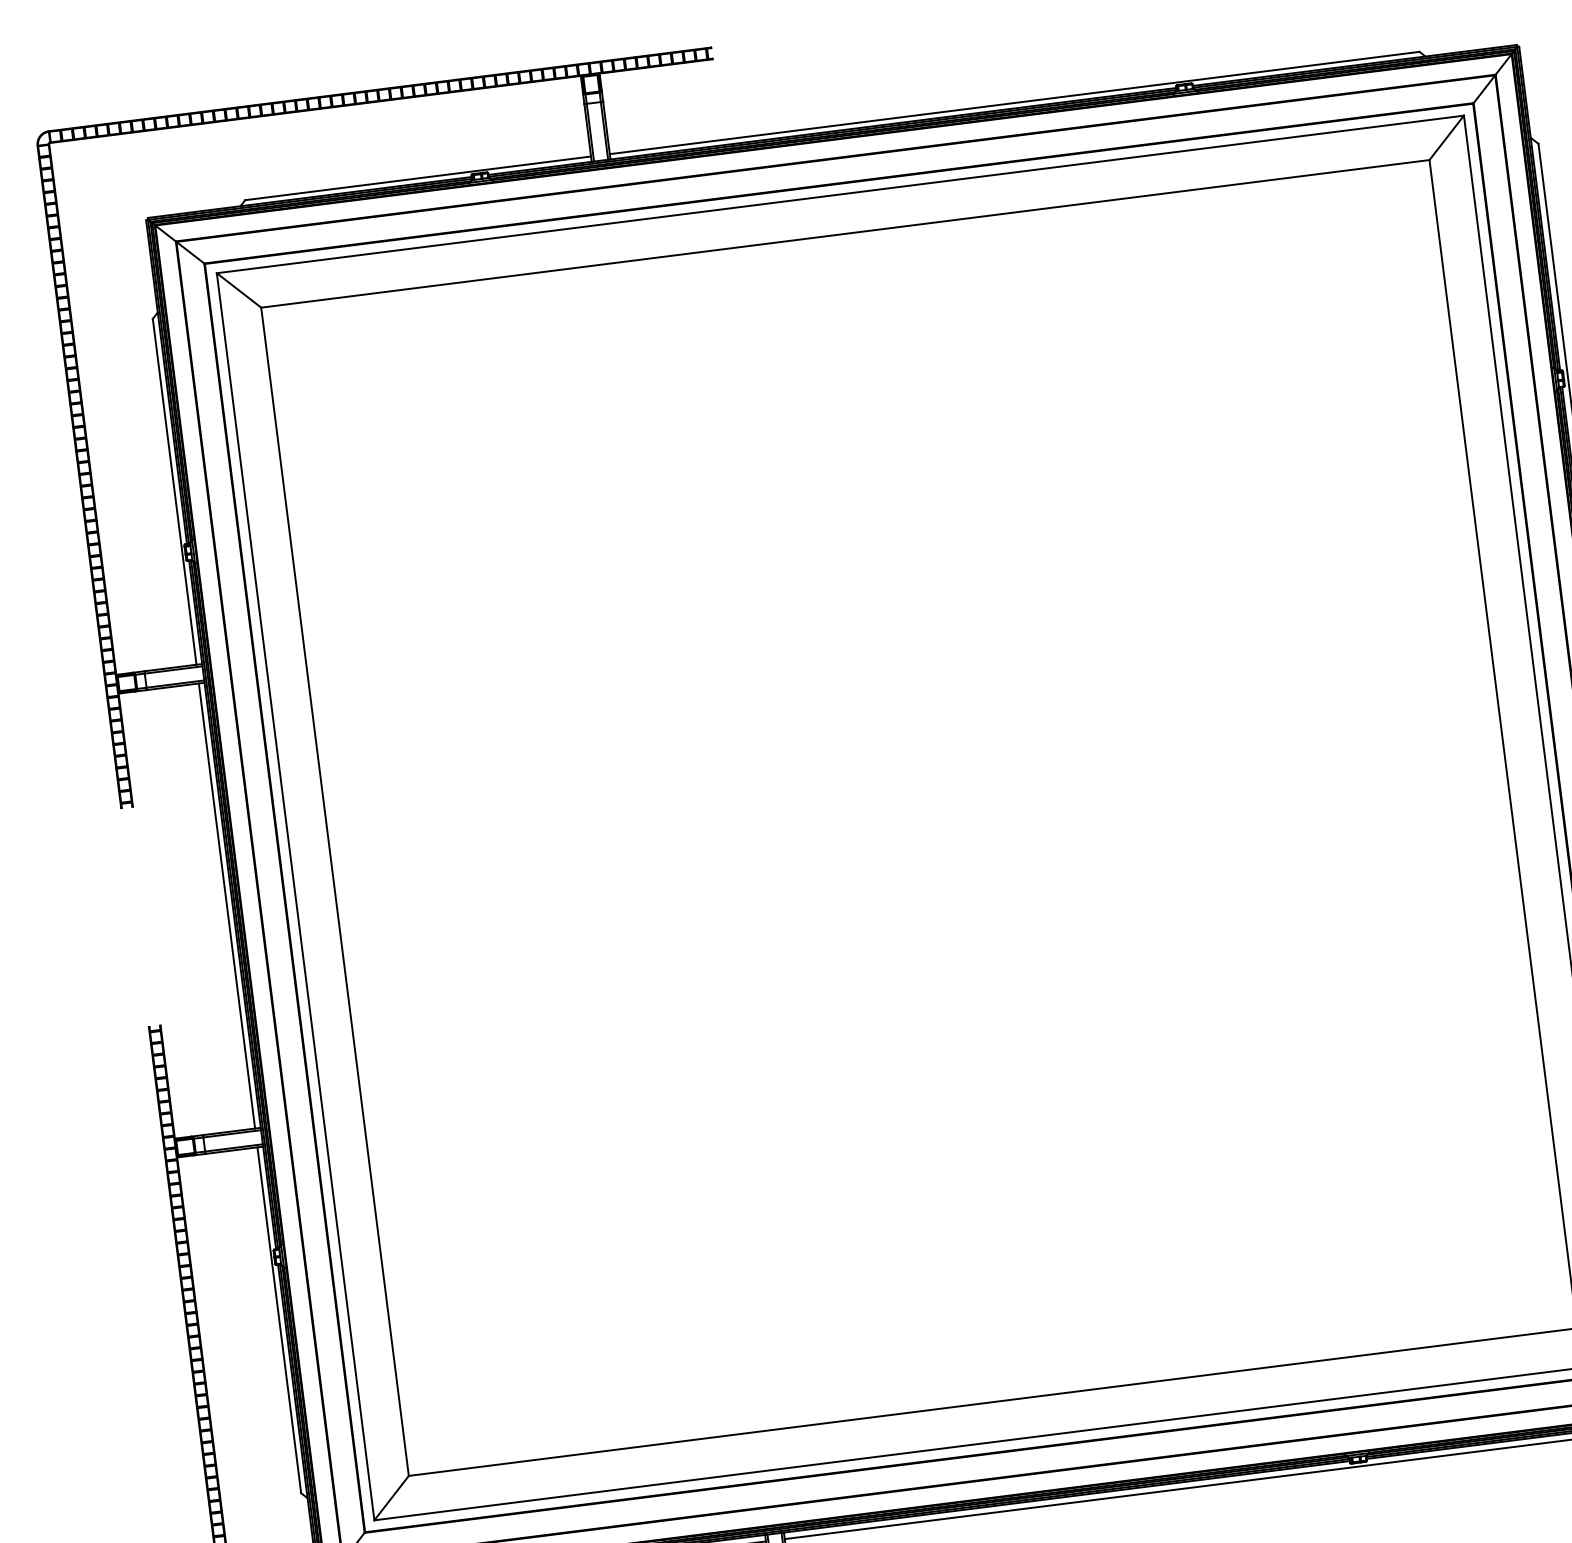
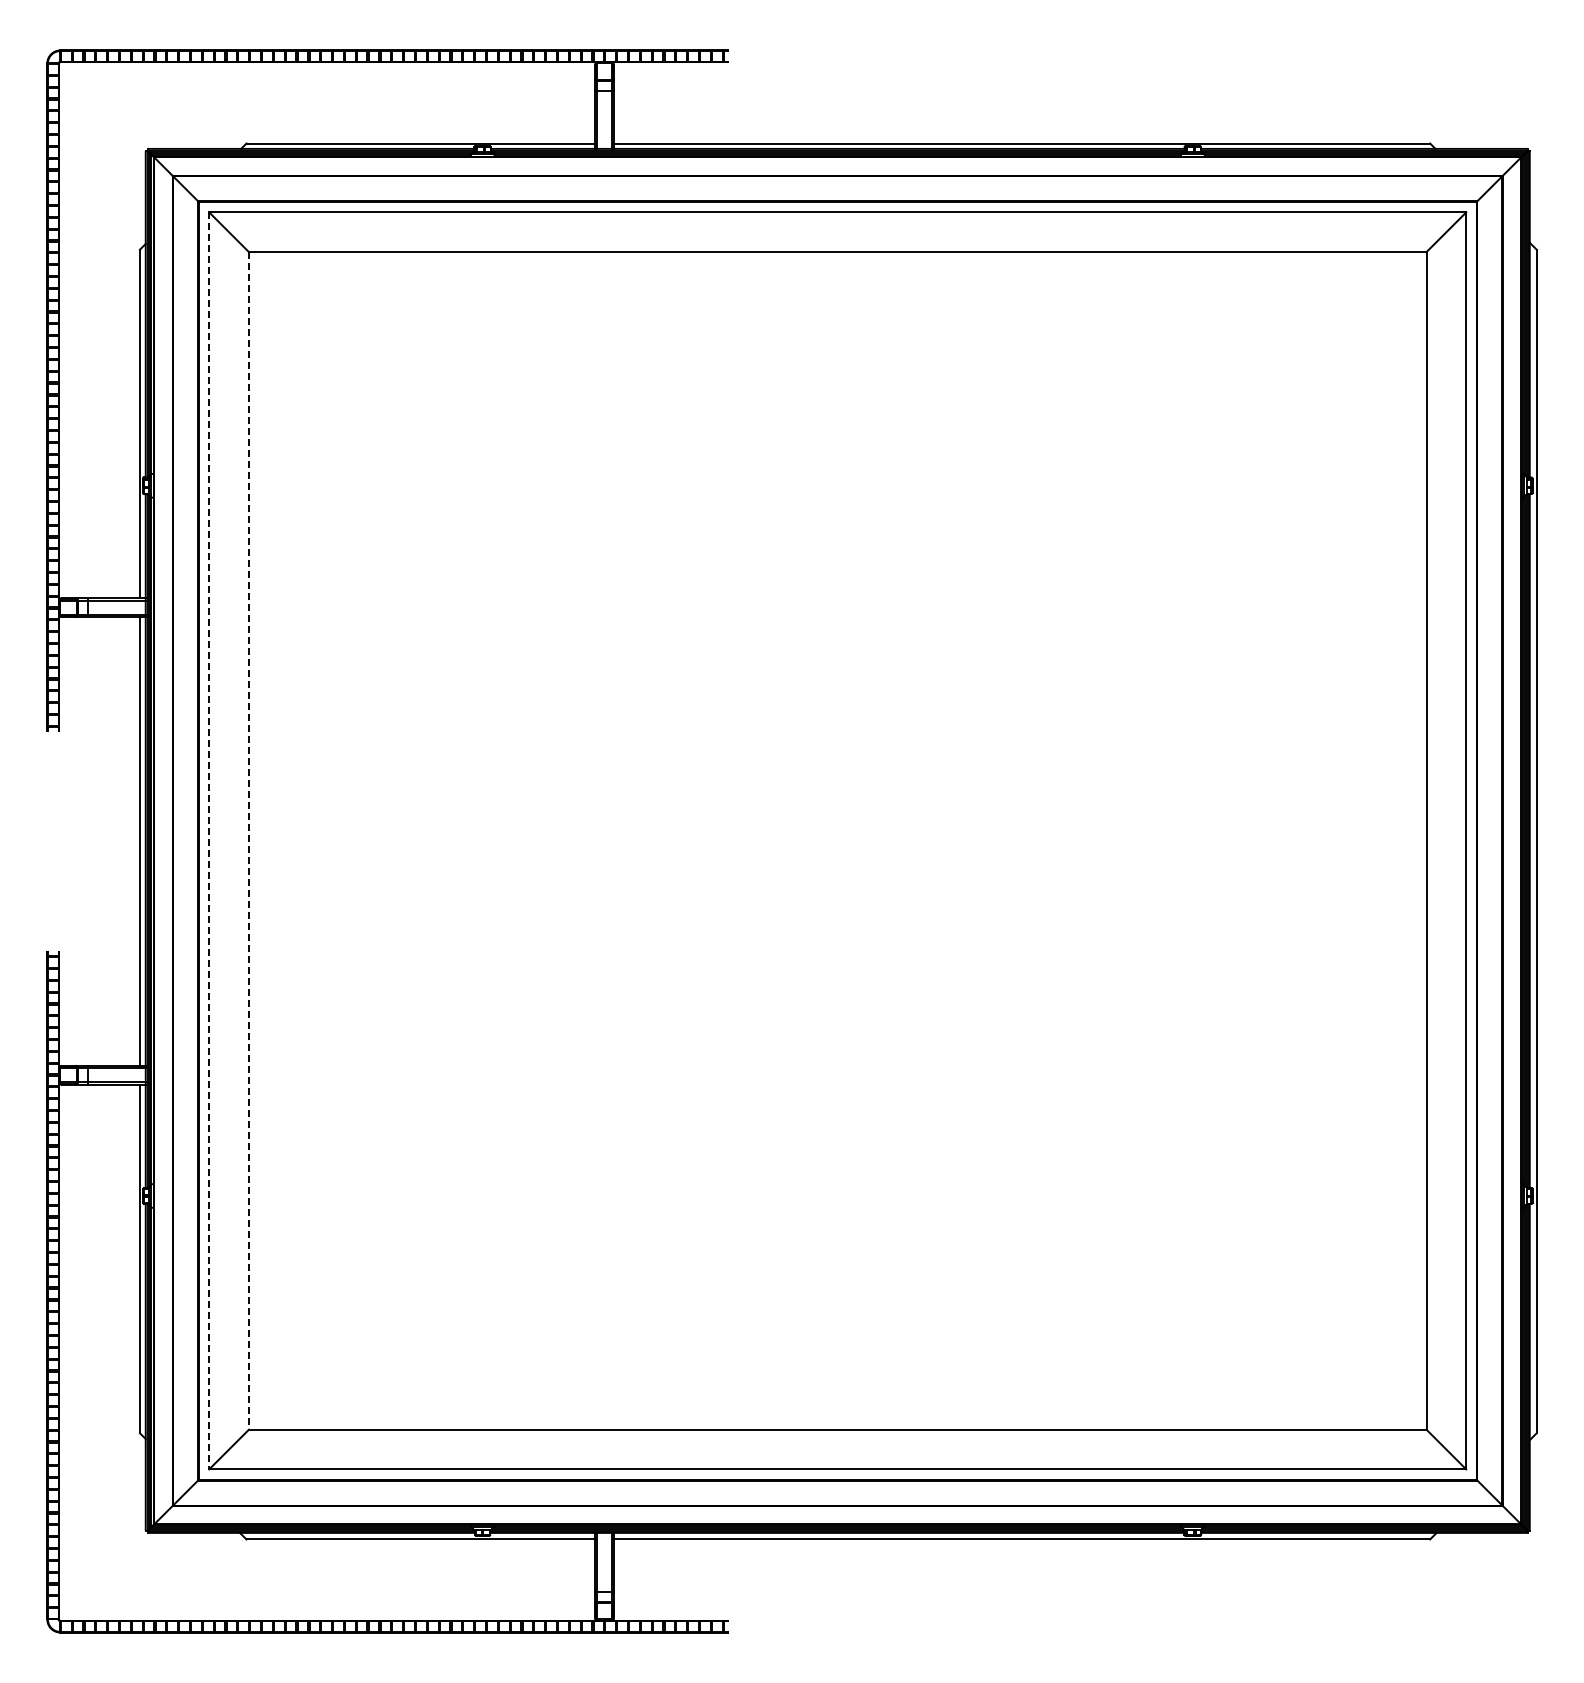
line: (334, 891) -> (248, 840), solid -> dashed
line: (295, 897) -> (209, 841), solid -> dashed

